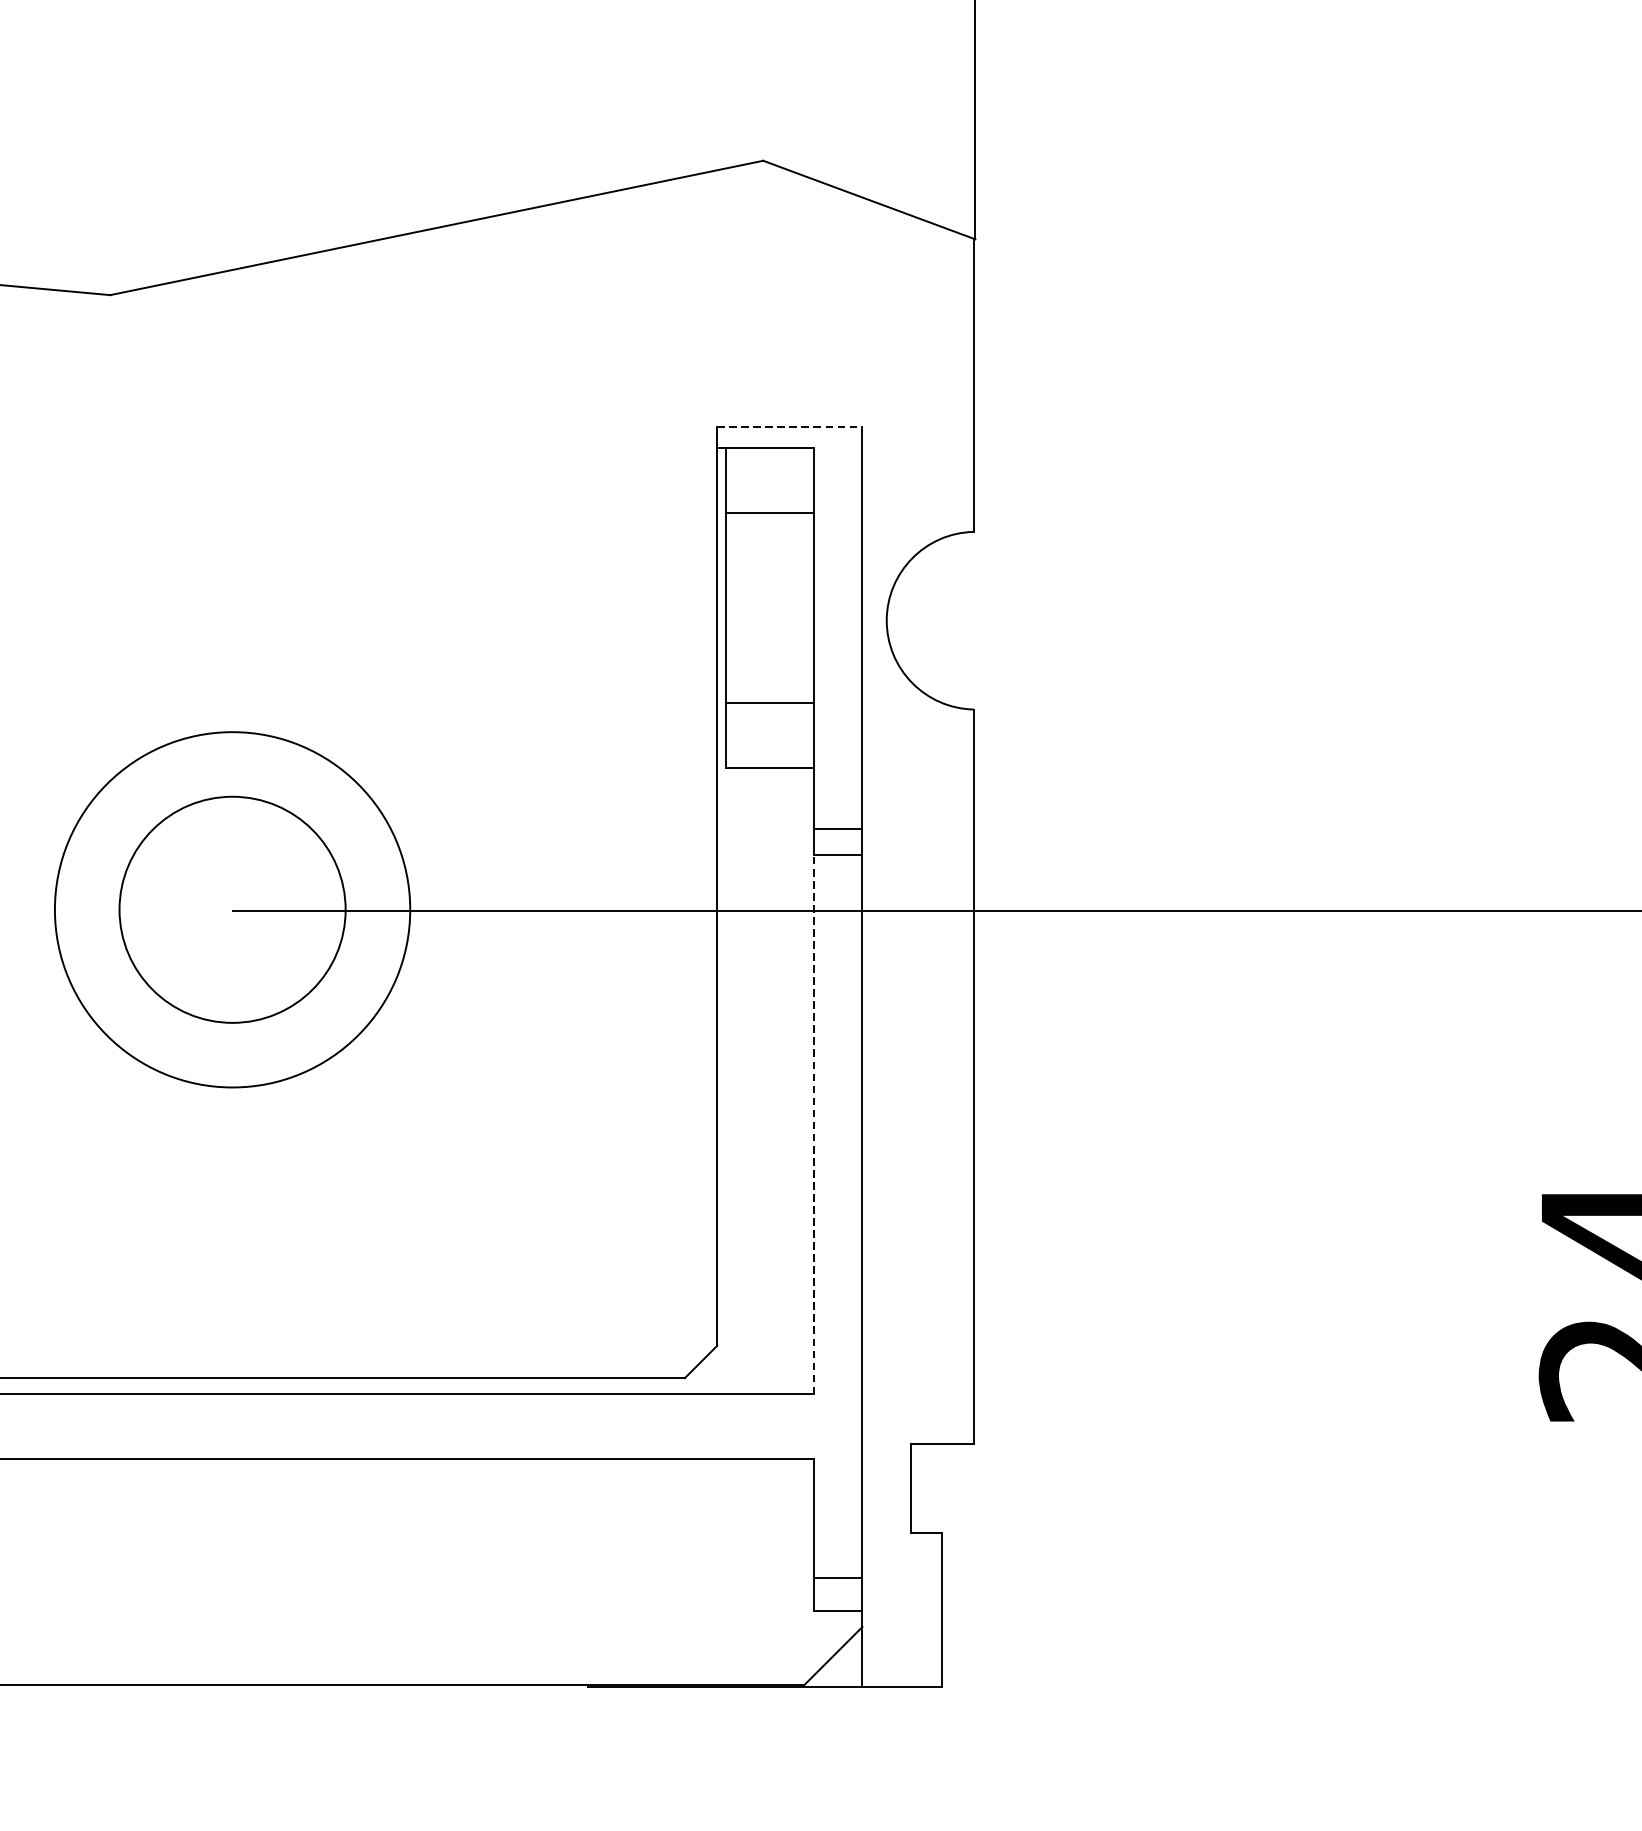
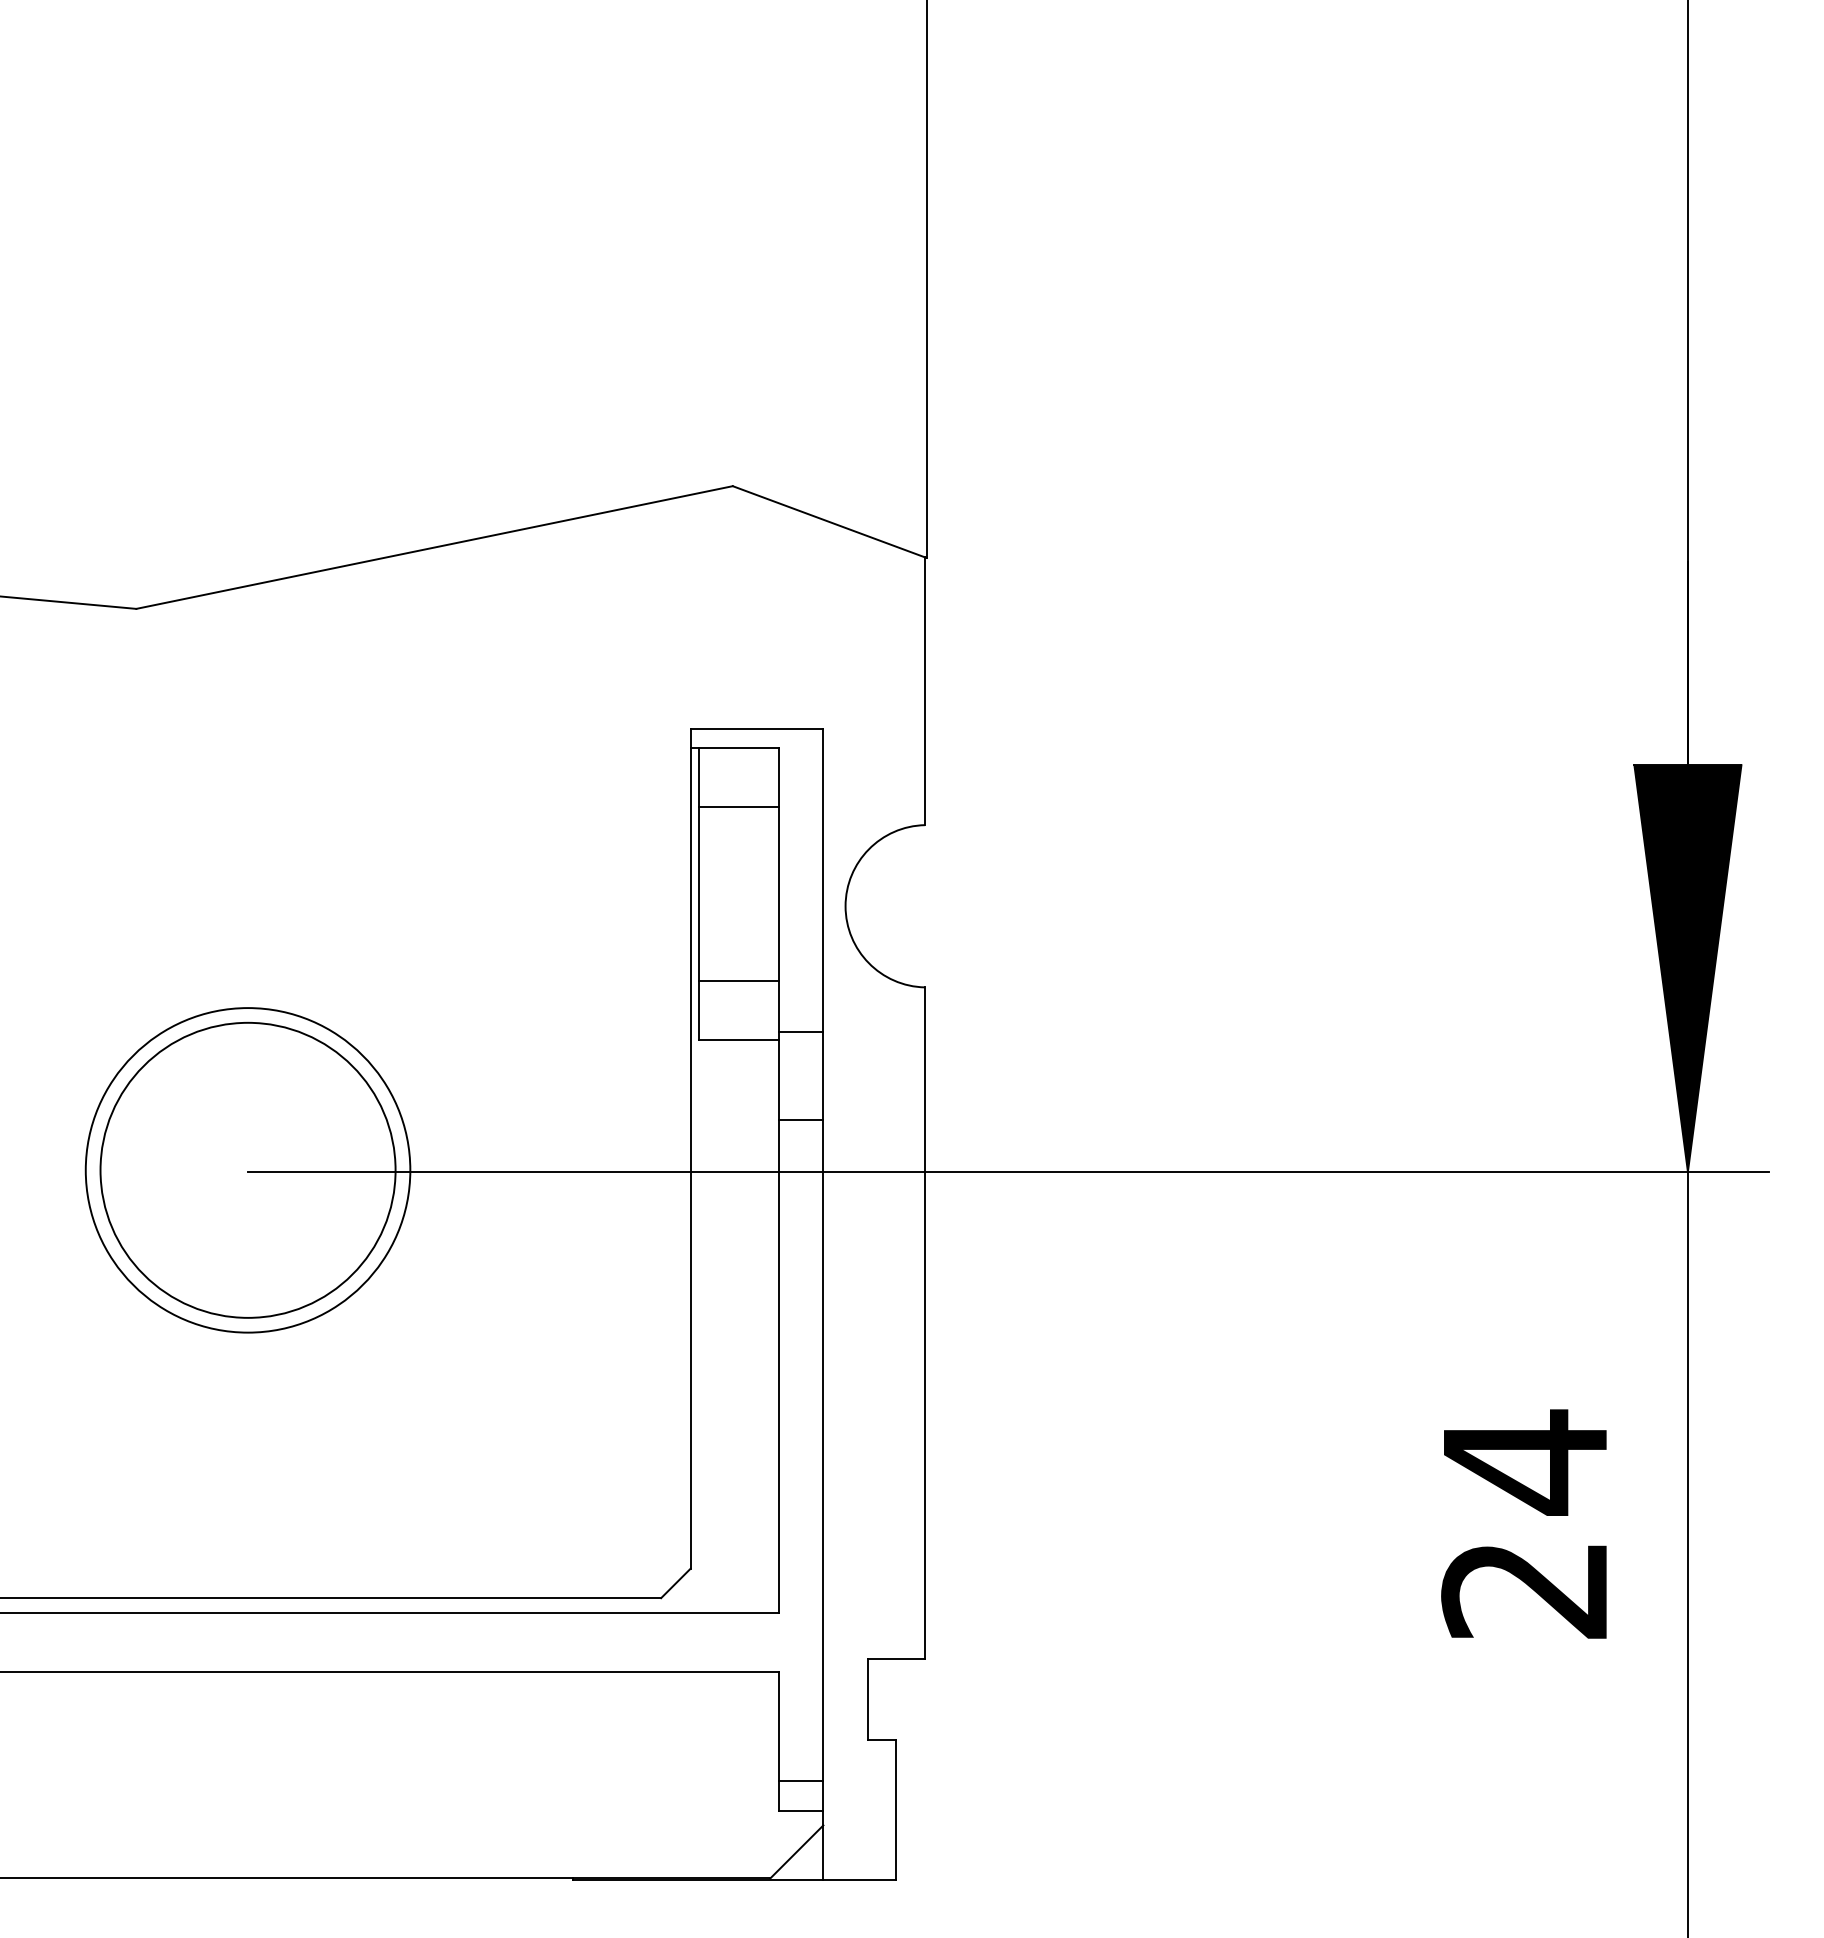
line: (790, 427) -> (757, 729), dashed -> solid
line: (838, 828) -> (801, 1031), moved
circle: (231, 908) -> (247, 1169), size x1.43
line: (814, 1124) -> (779, 1366), dashed -> solid

